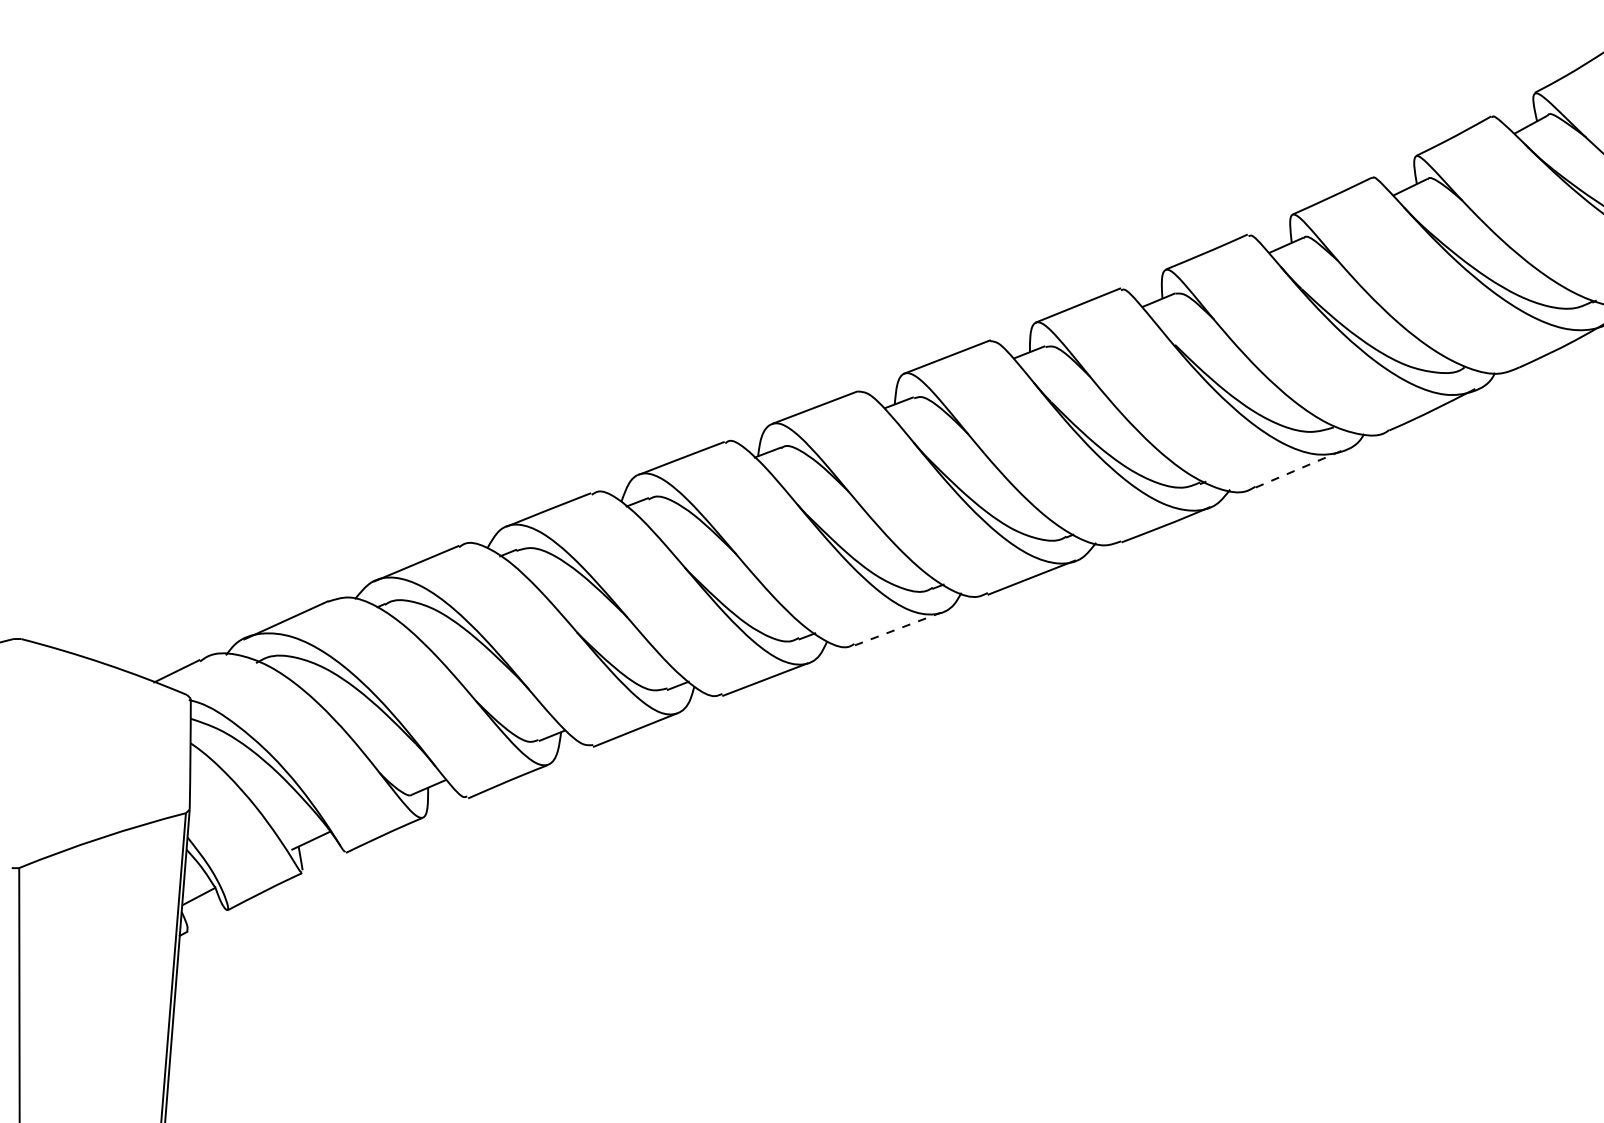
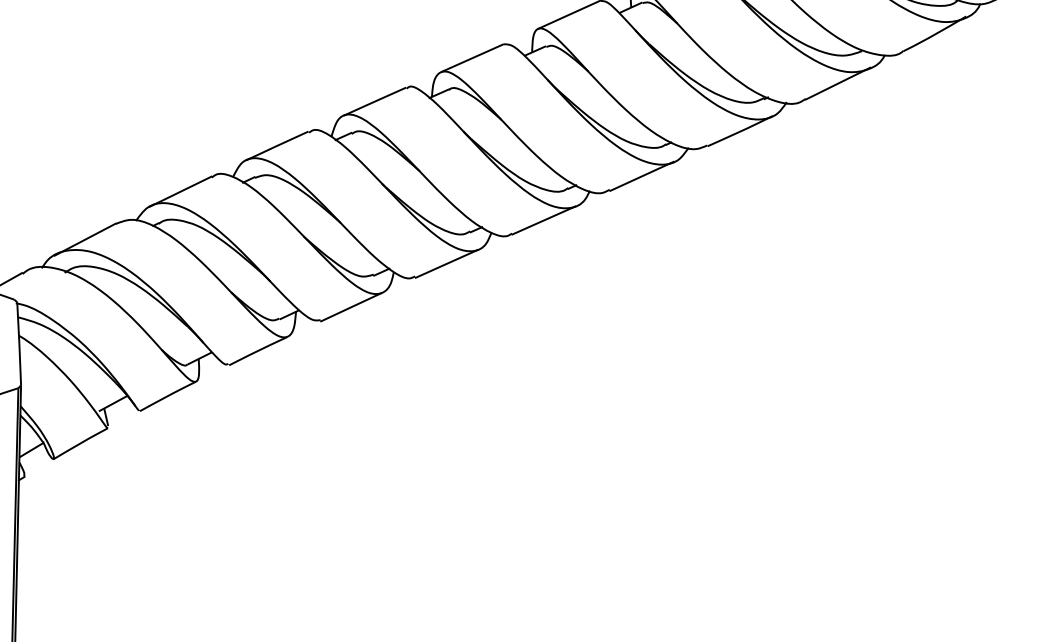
line: (1299, 468) -> (837, 83), dashed -> solid
line: (898, 628) -> (544, 220), dashed -> solid

